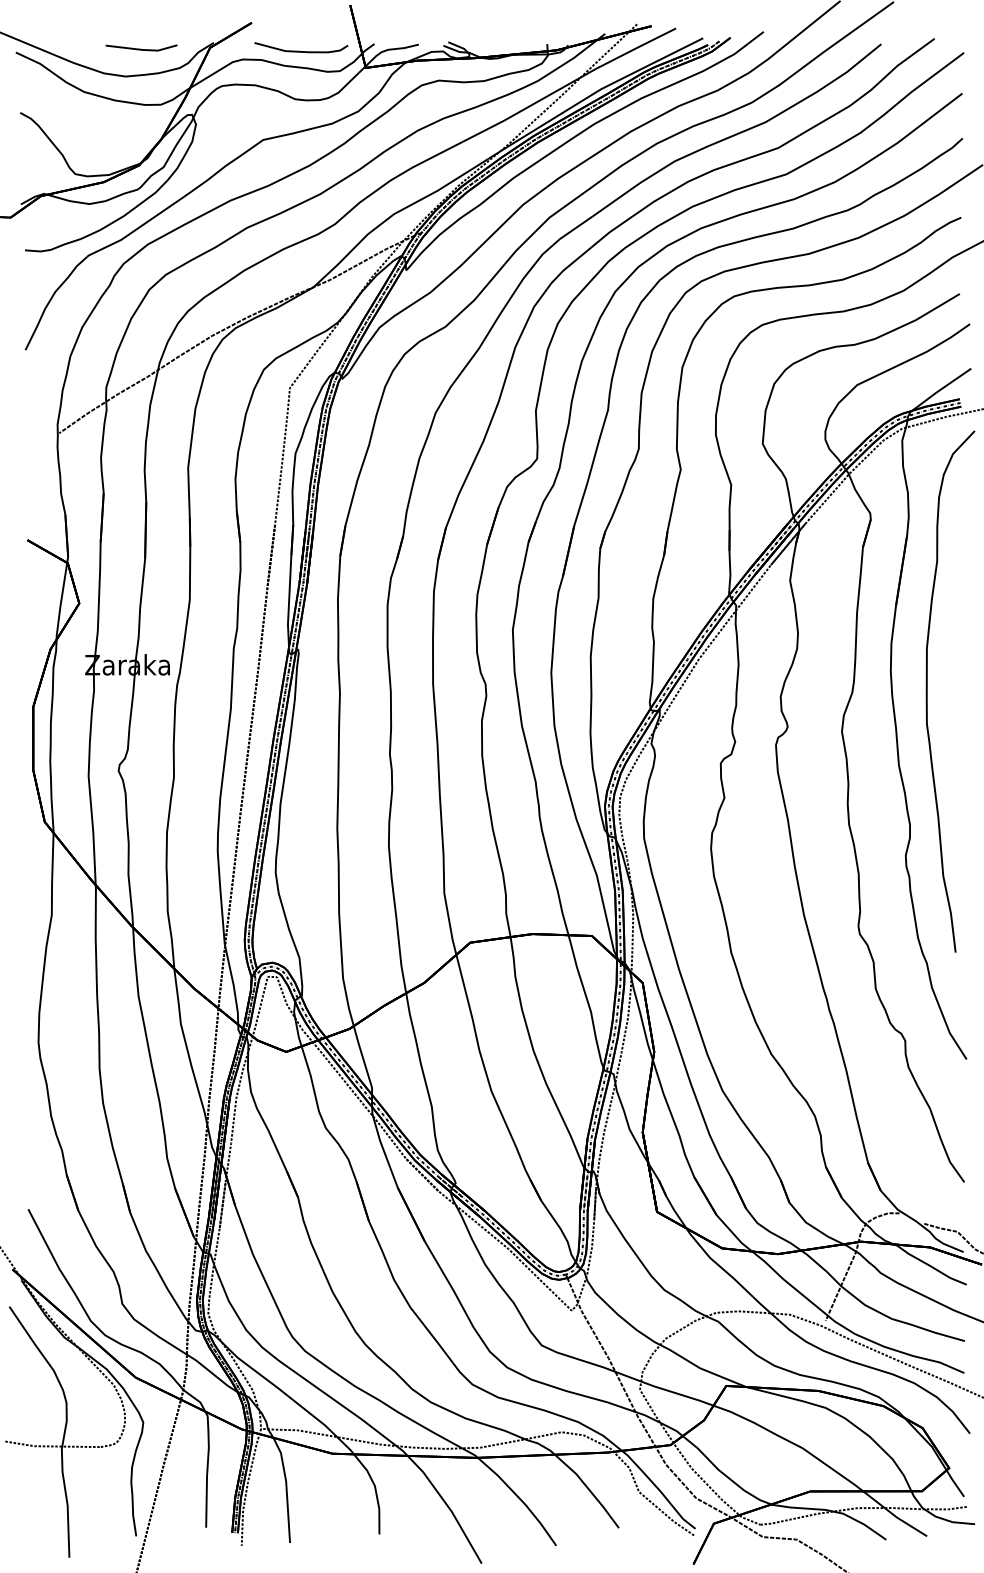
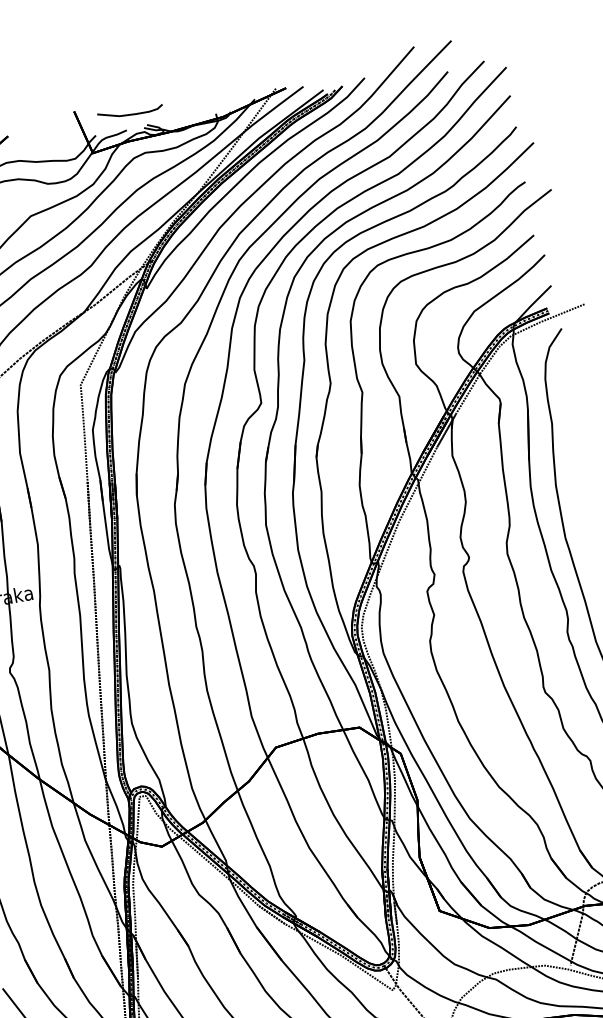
curve: (299, 50) -> (129, 114), moved

